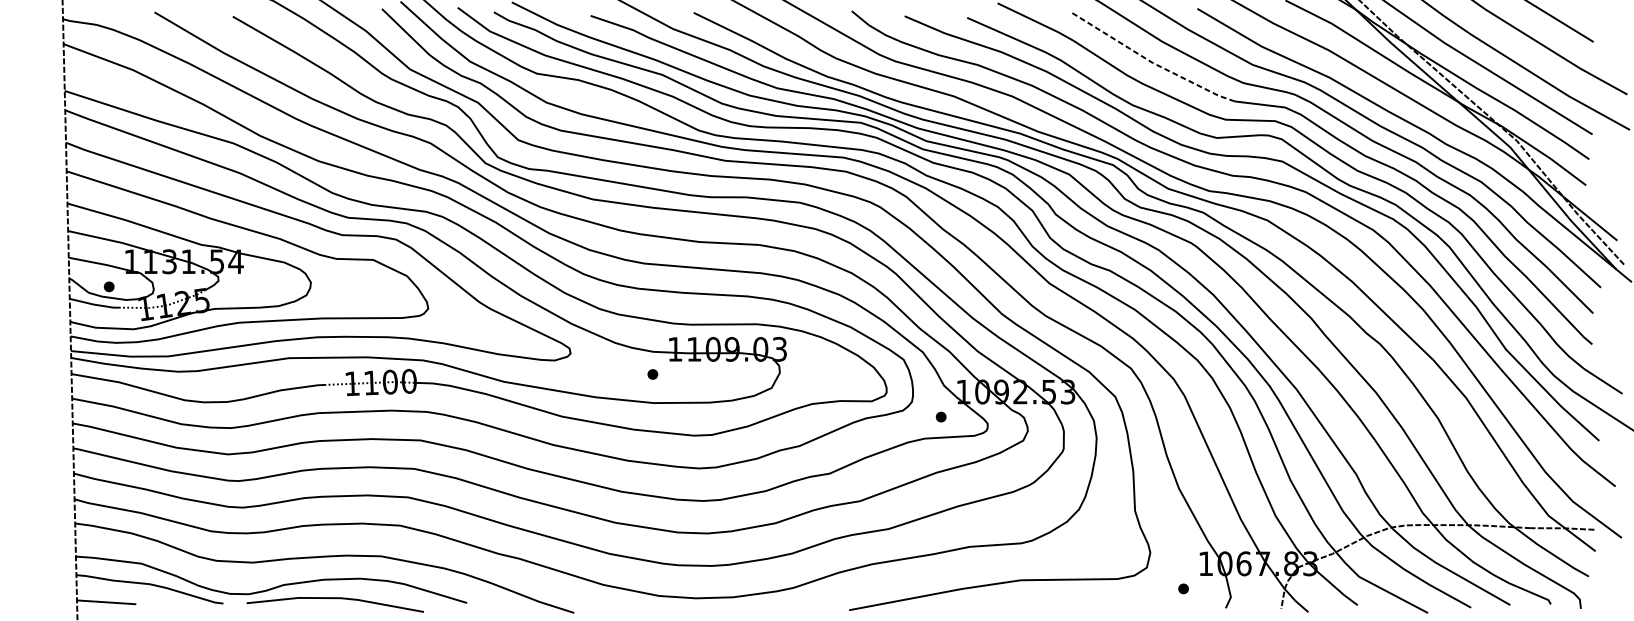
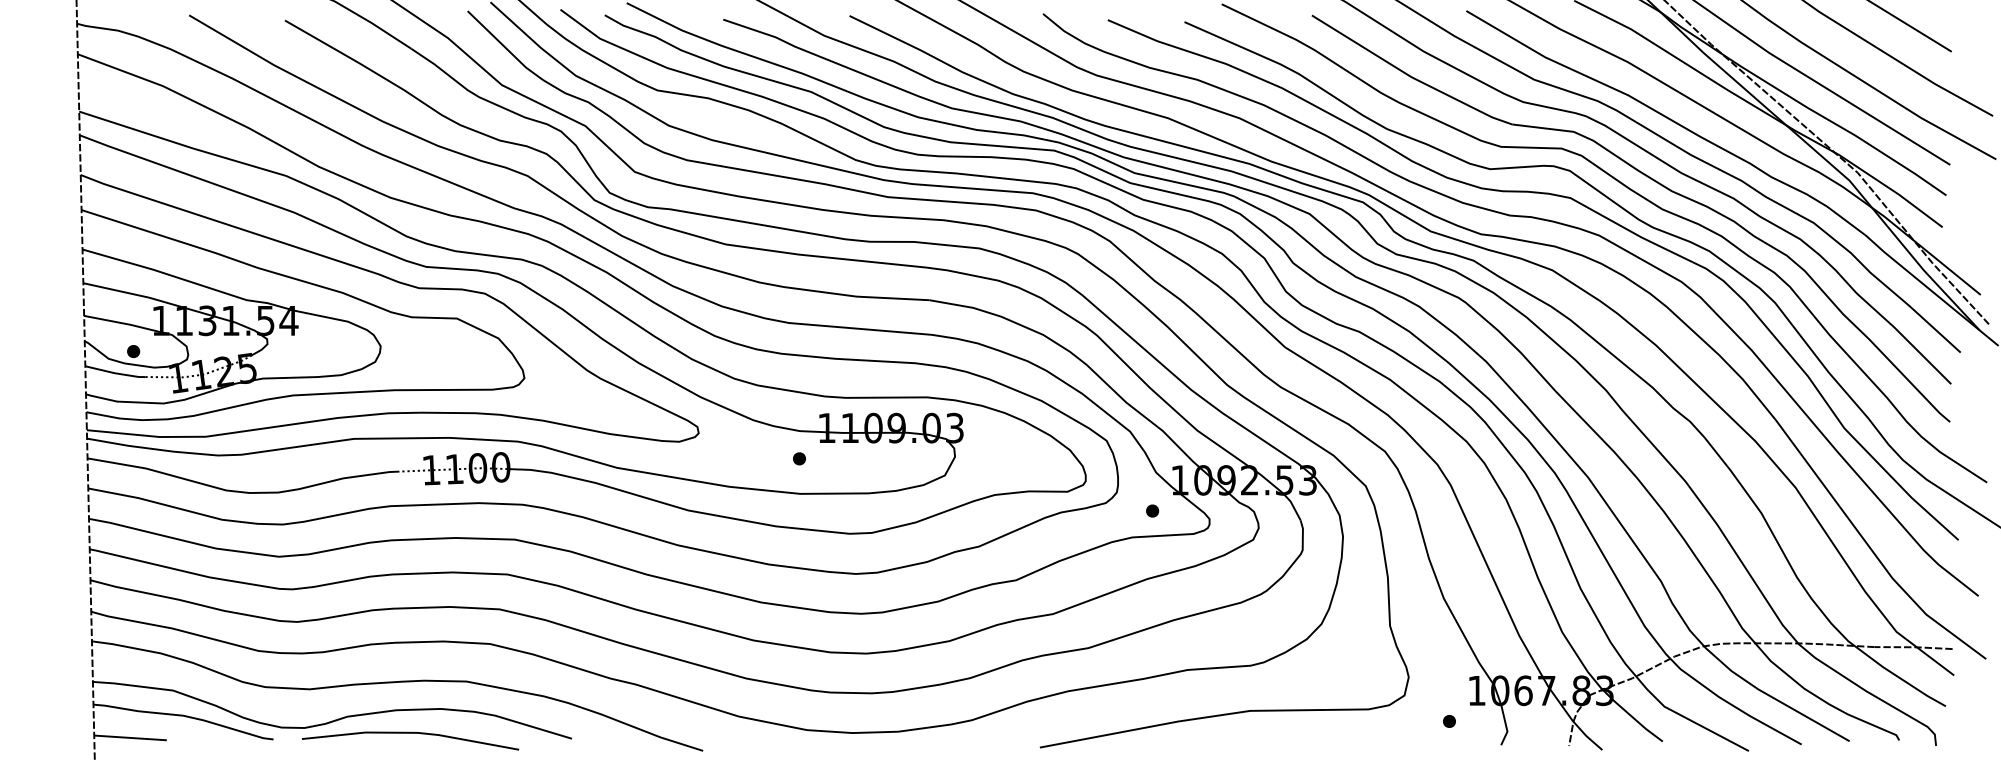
line: (1150, 62) -> (1409, 76), dashed -> solid

